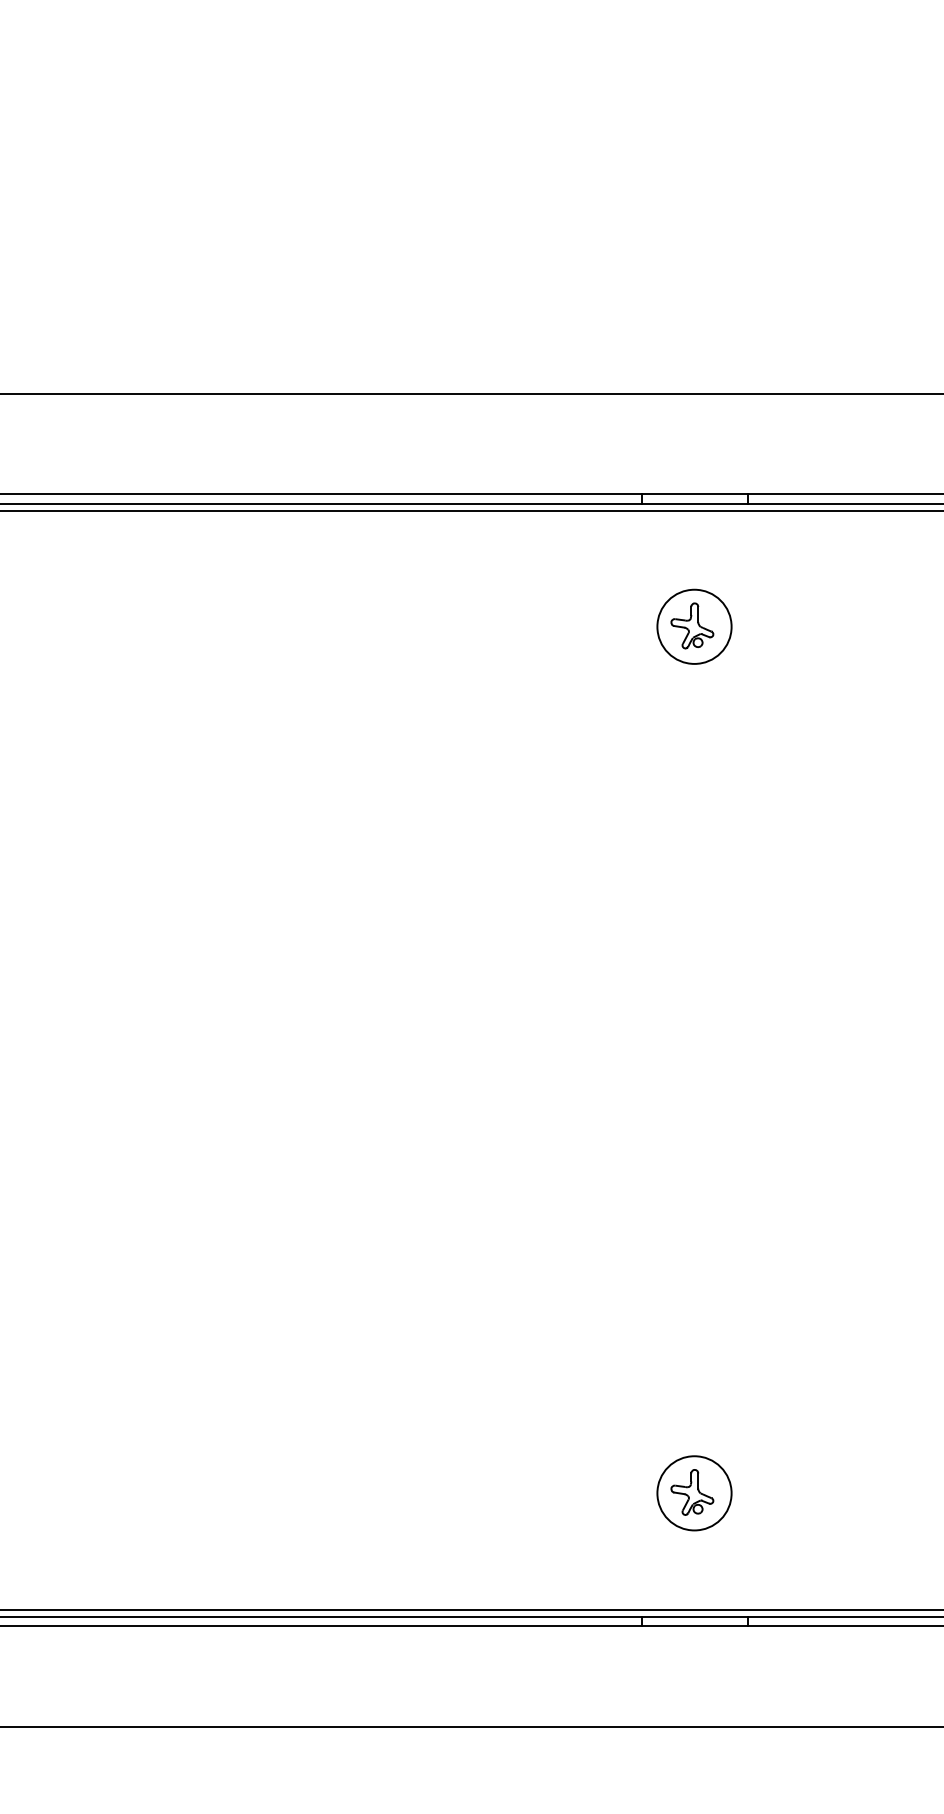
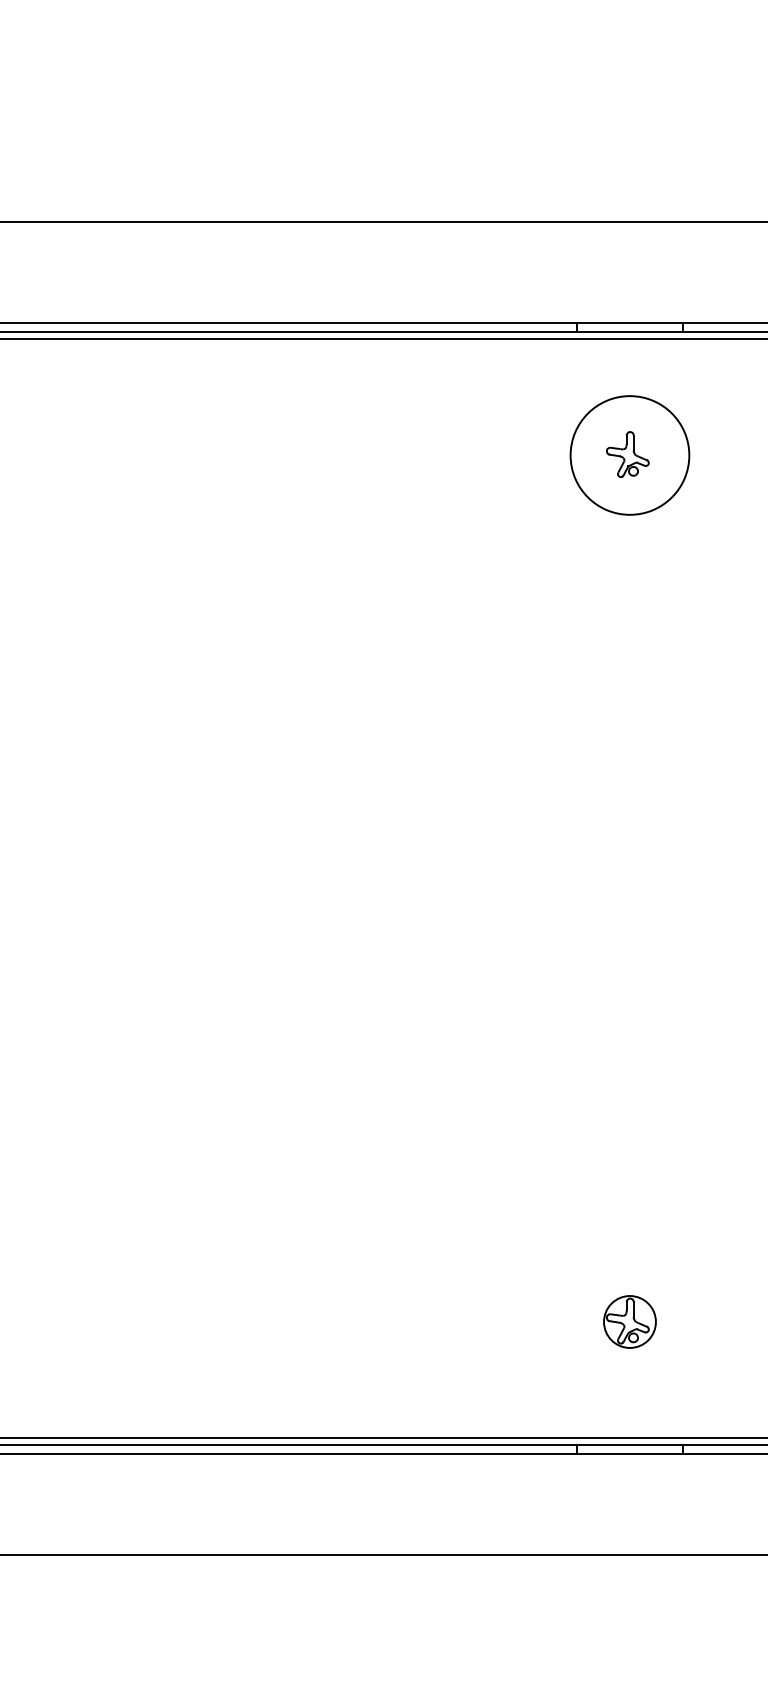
circle: (694, 626) -> (629, 455), size x1.6
circle: (694, 1493) -> (629, 1322), size x0.7

